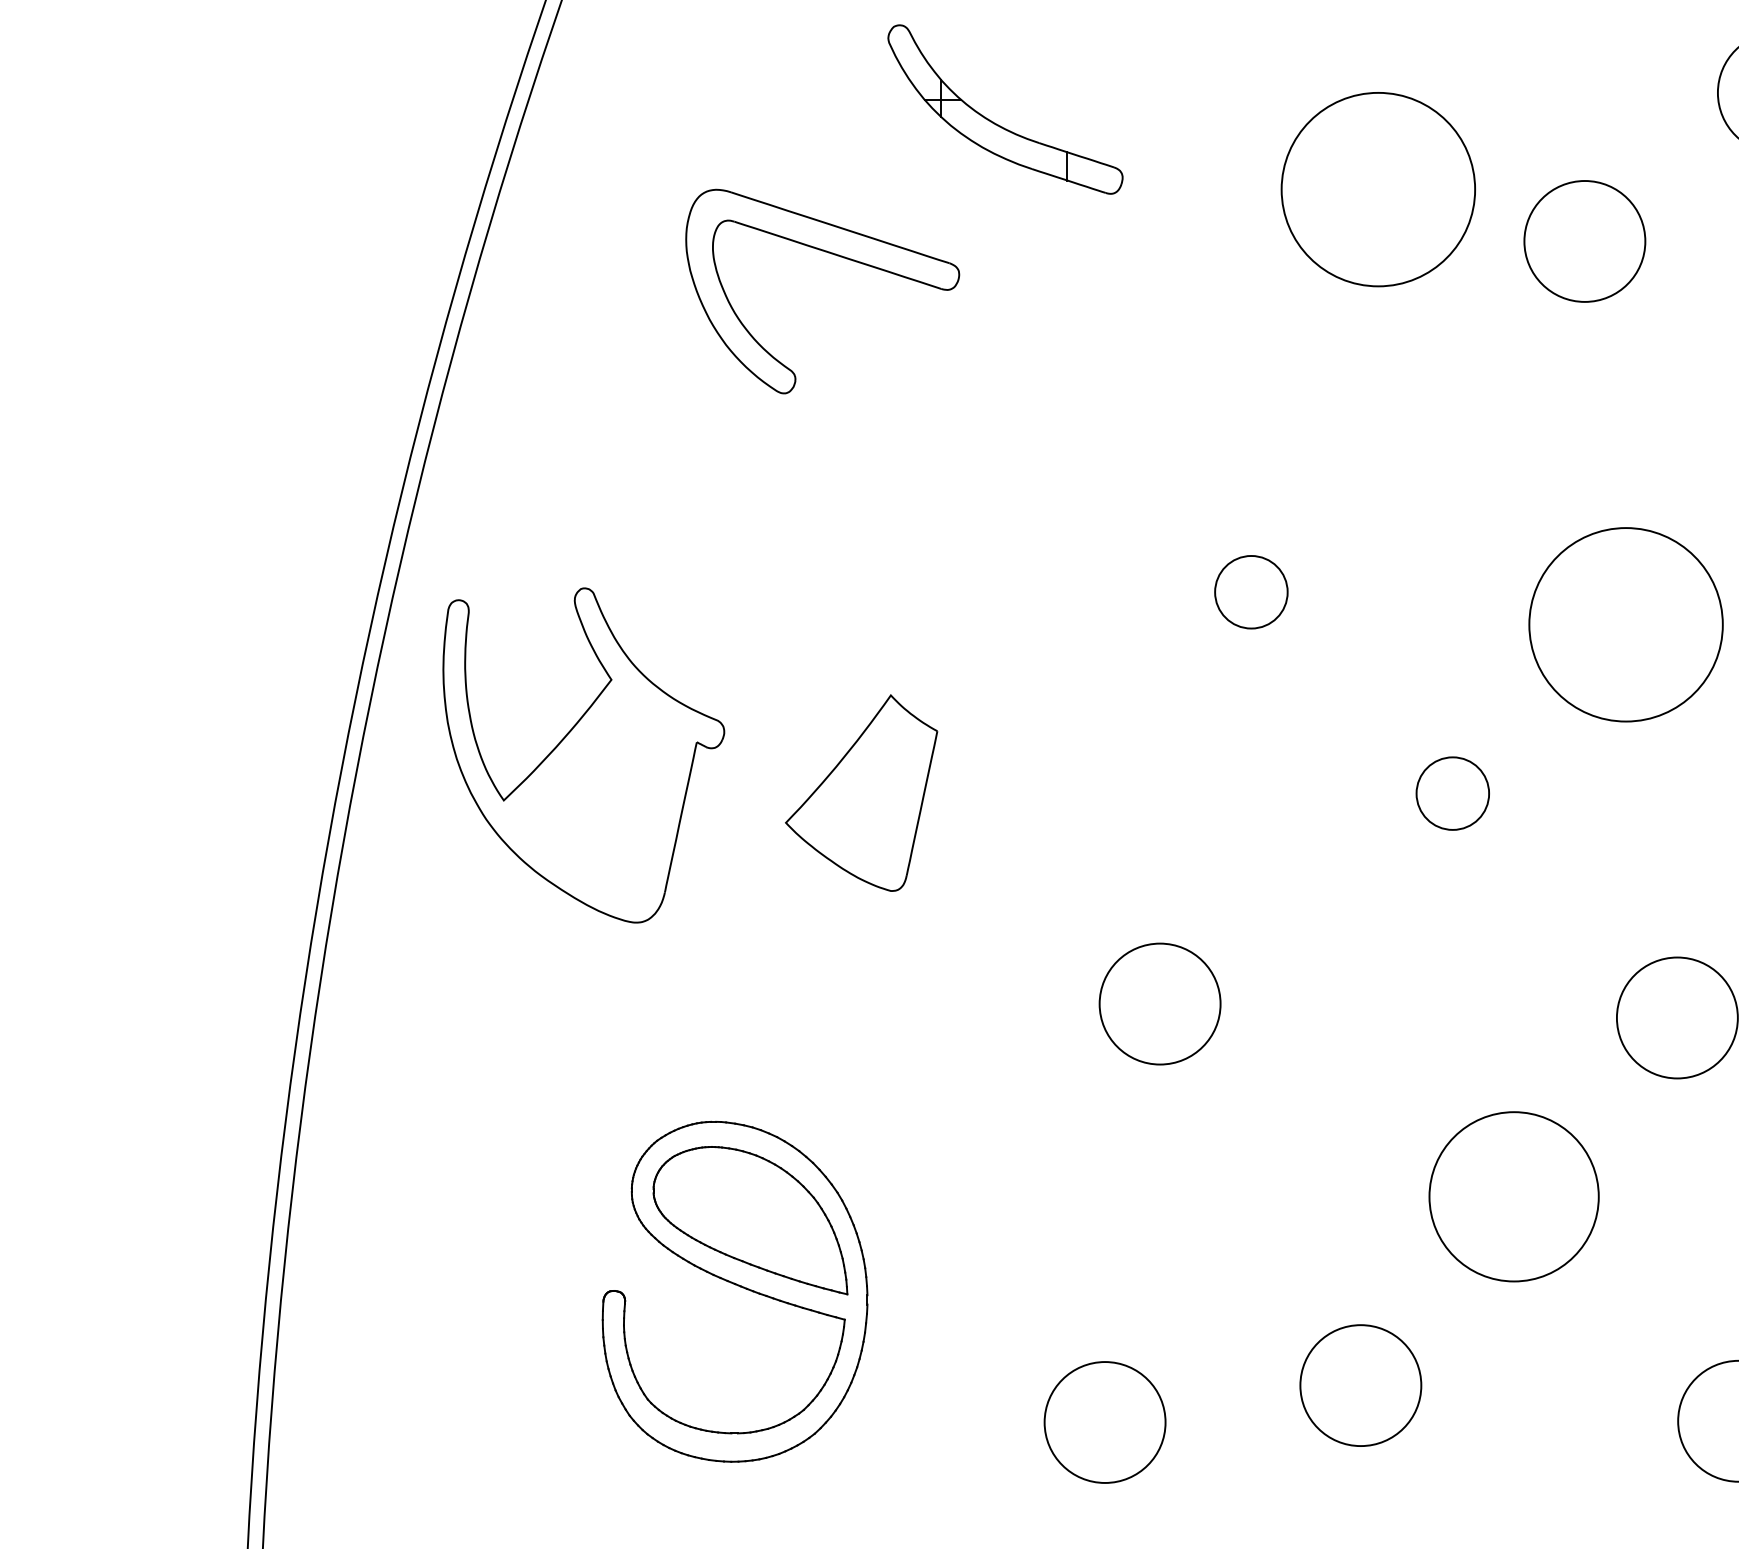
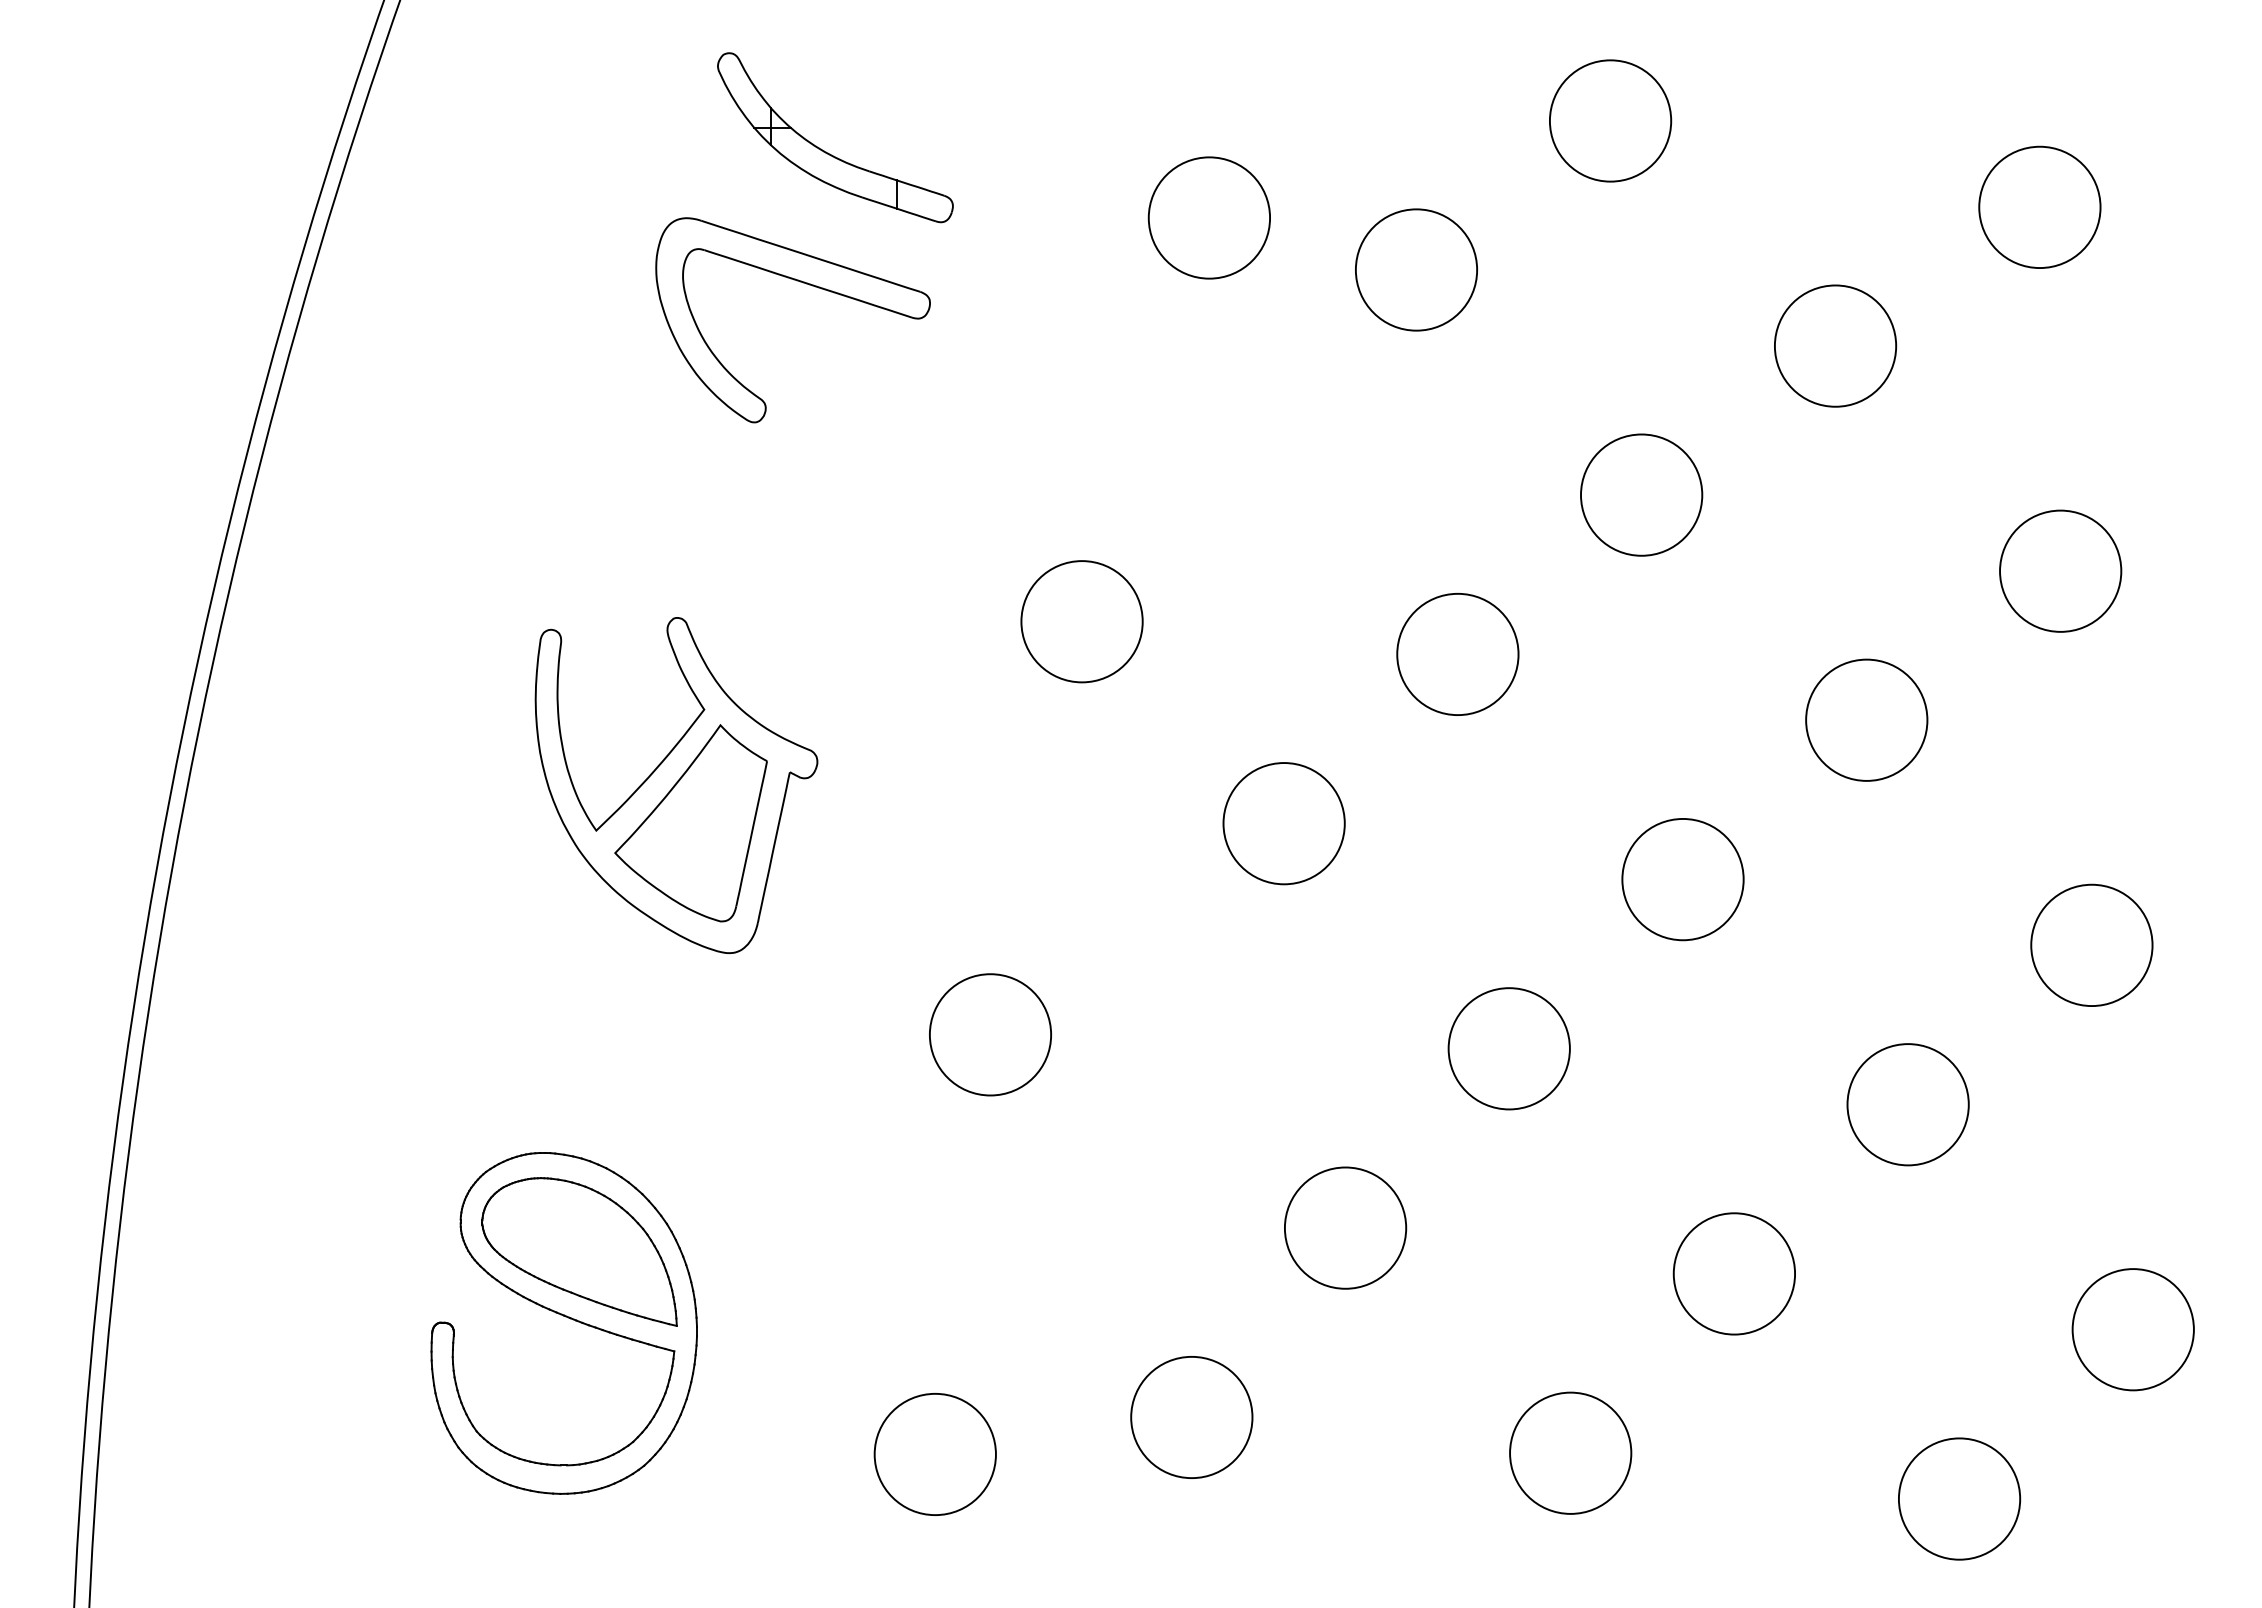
circle: (1378, 189) -> (1209, 217), size x0.62
part: (833, 254) -> (803, 283), moved
circle: (1250, 591) -> (1081, 621), size x1.67
circle: (1625, 624) -> (1457, 654), size x0.62
part: (583, 755) -> (676, 785), moved
circle: (1452, 793) -> (1283, 823), size x1.67
circle: (1514, 1196) -> (1345, 1227), size x0.71

